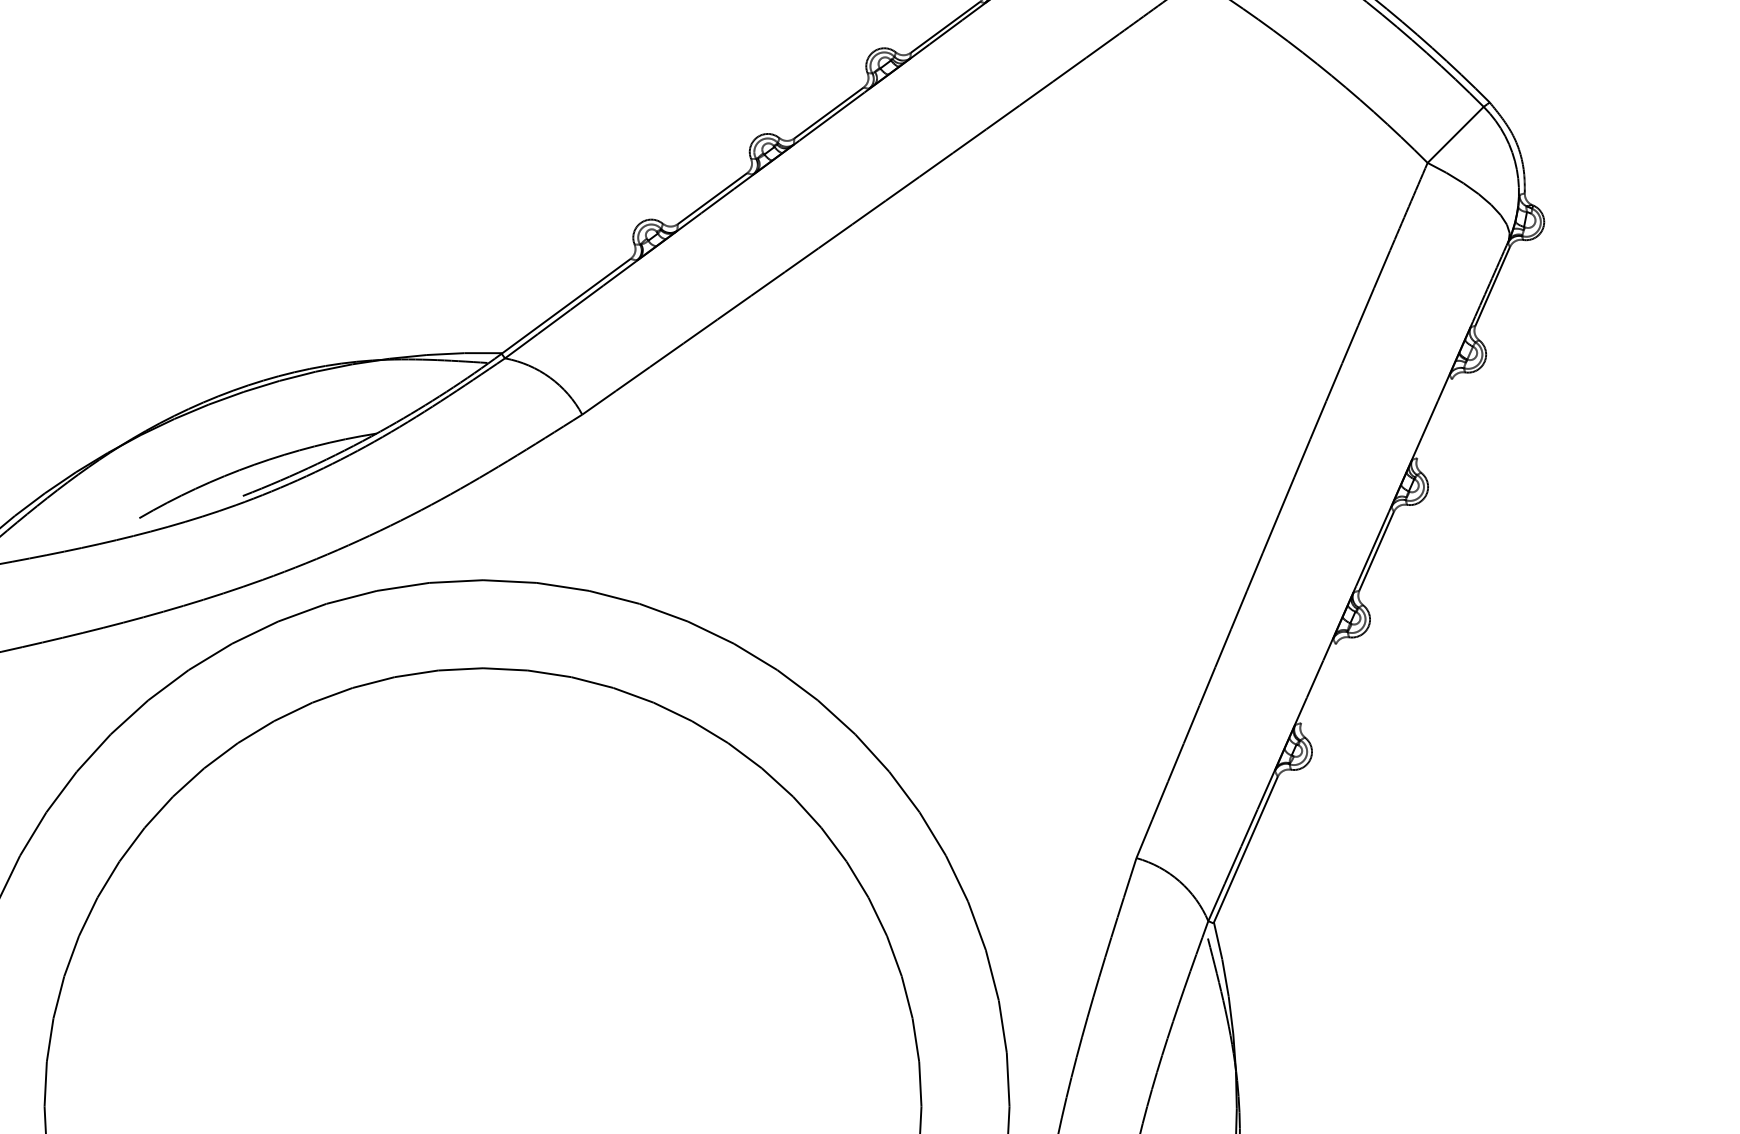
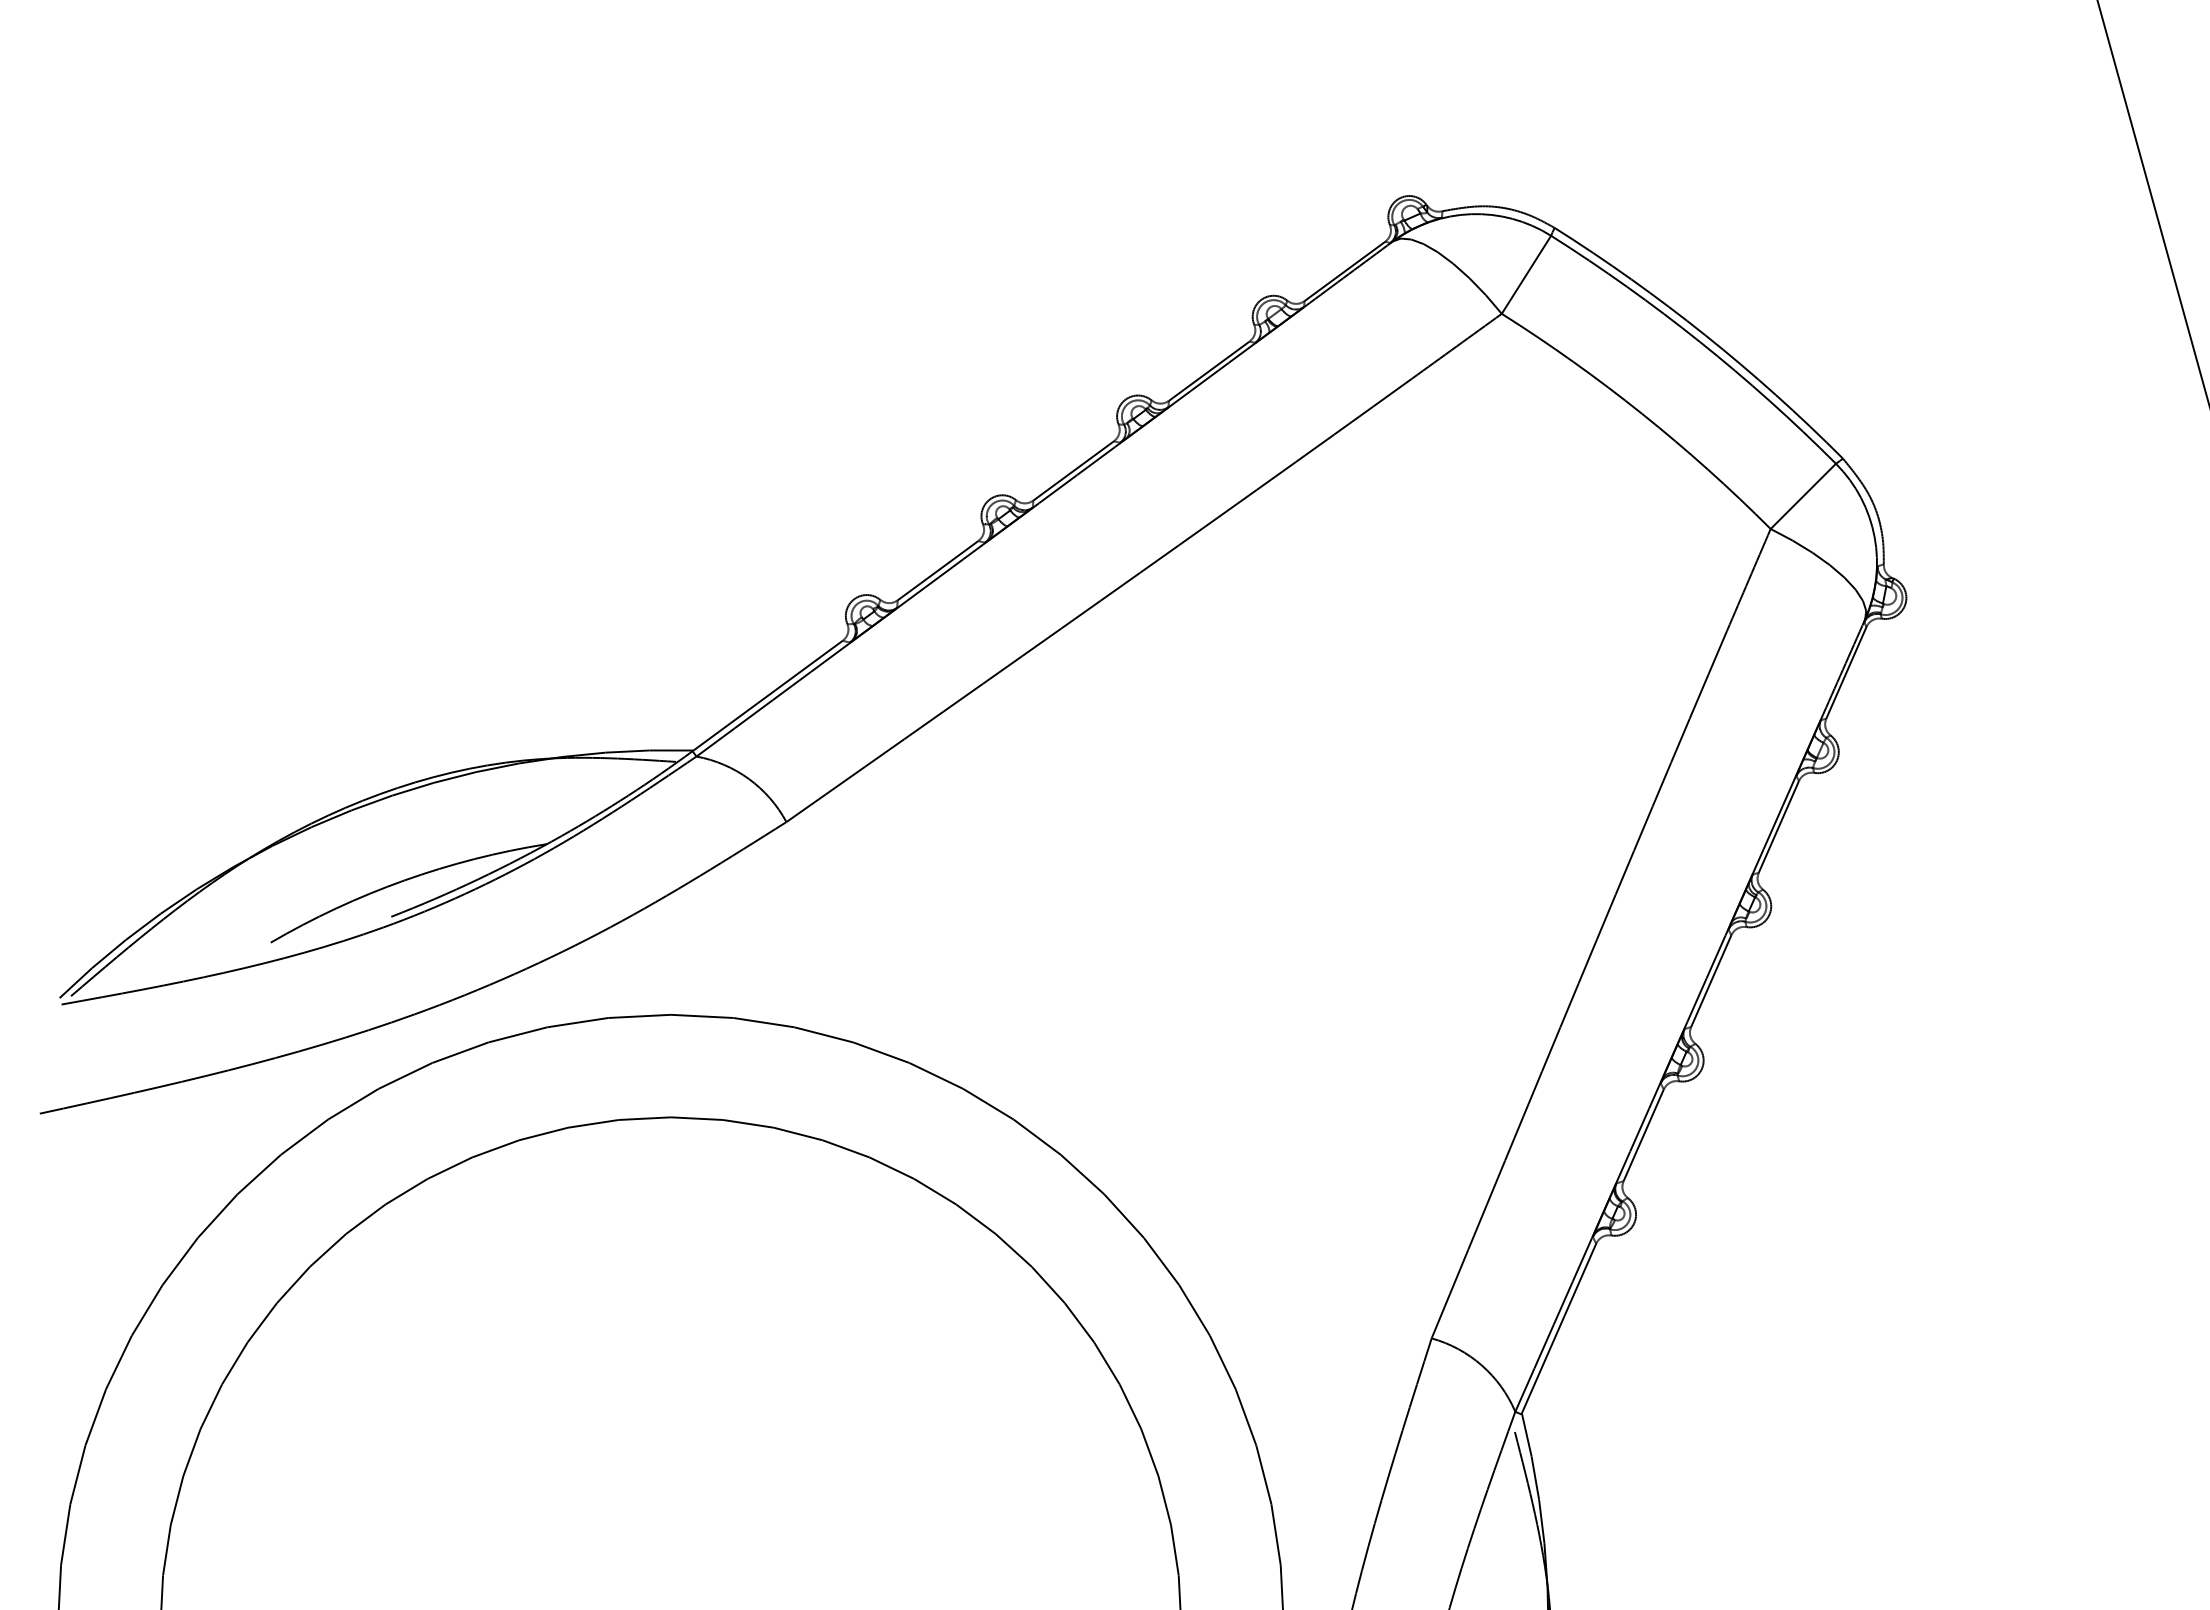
line: (1434, 418) -> (1778, 826), added
line: (1318, 683) -> (1643, 1135), added

